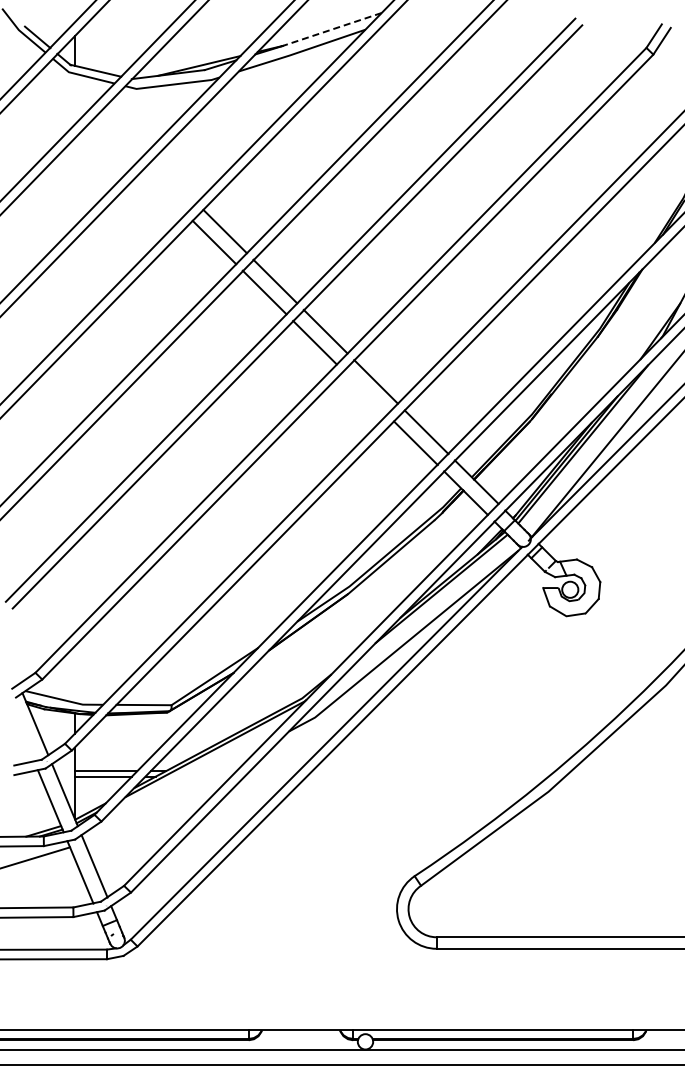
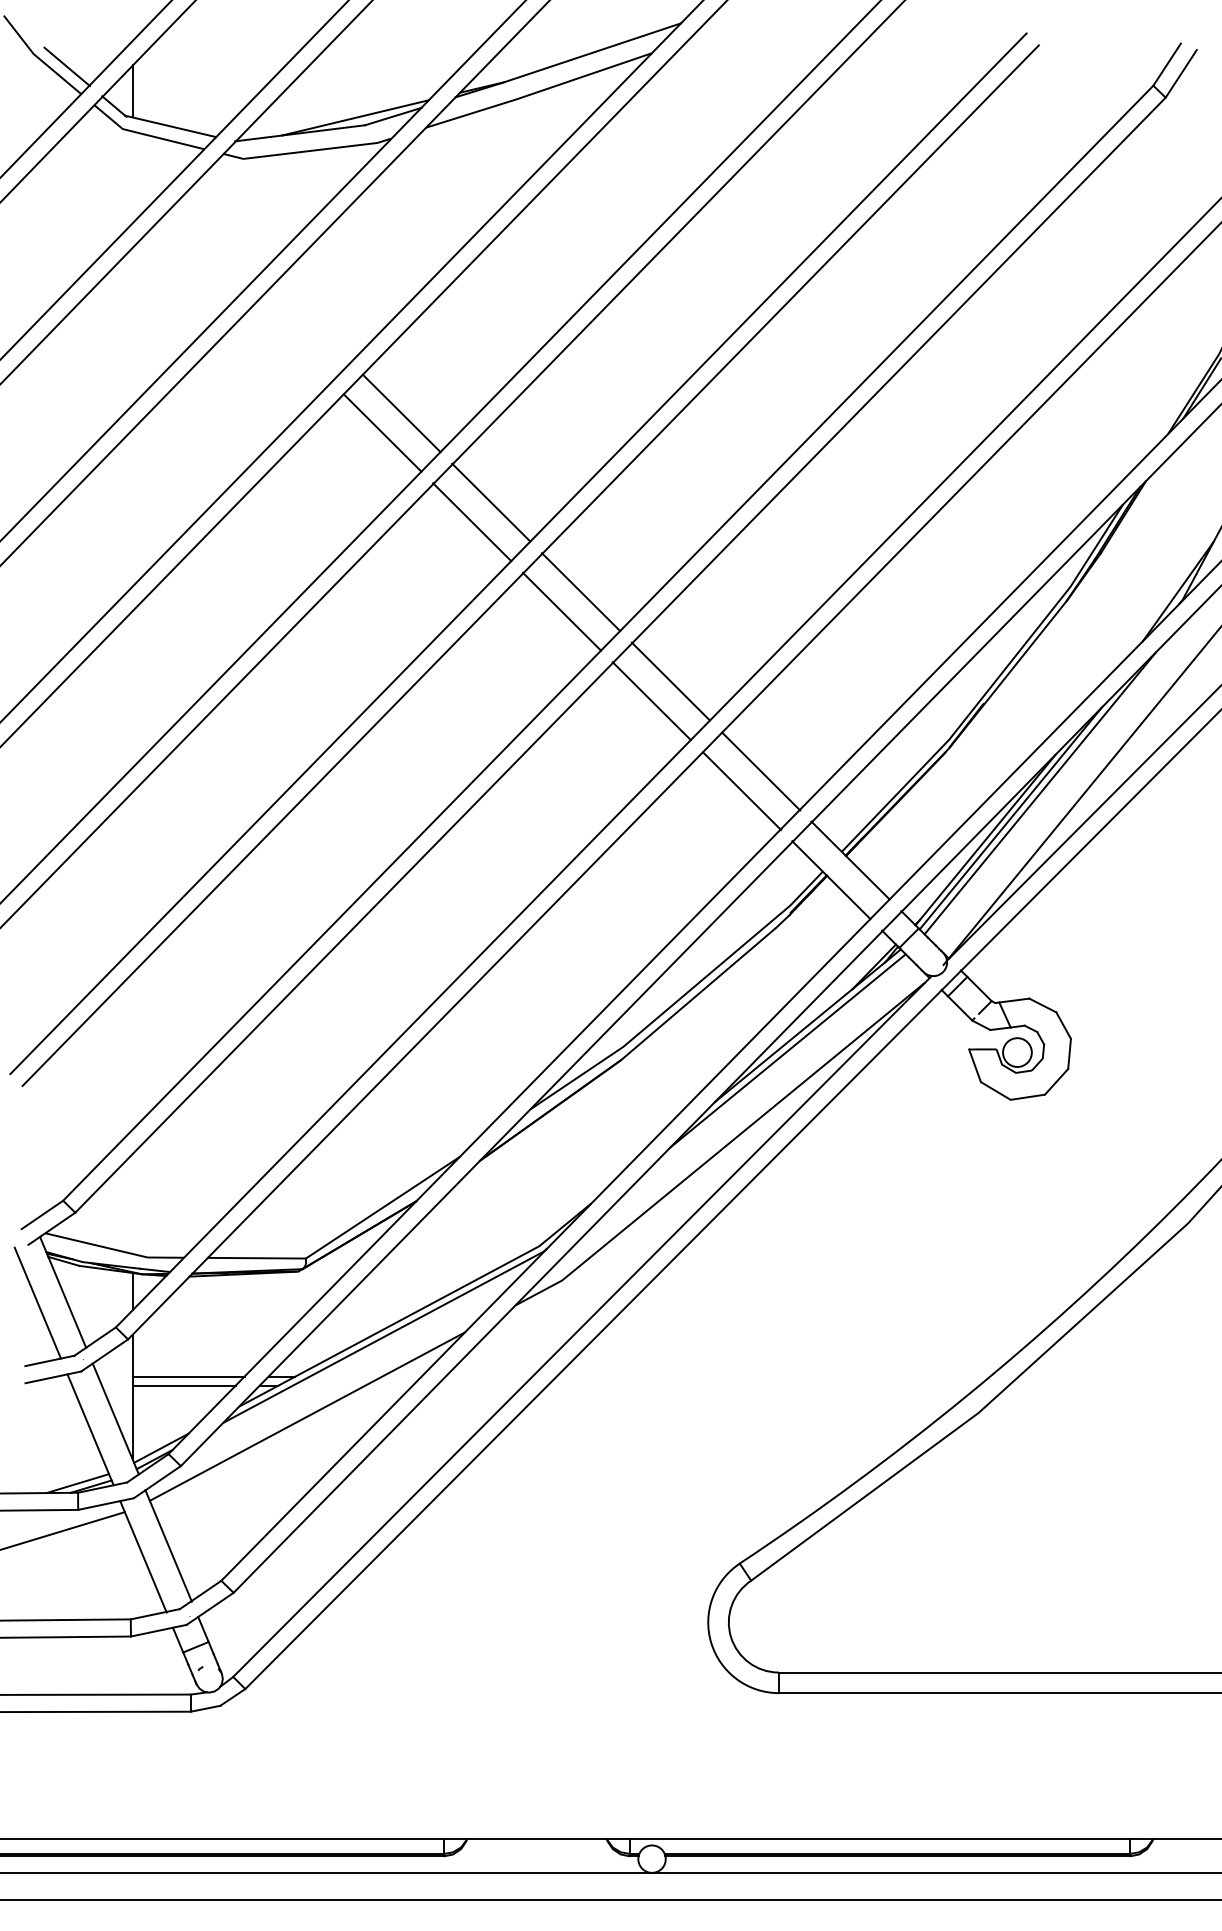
line: (331, 29) -> (591, 52), dashed -> solid
line: (365, 392) -> (652, 700), added
line: (21, 730) -> (38, 1303), added
line: (172, 793) -> (307, 1416), added

